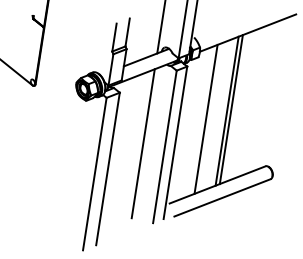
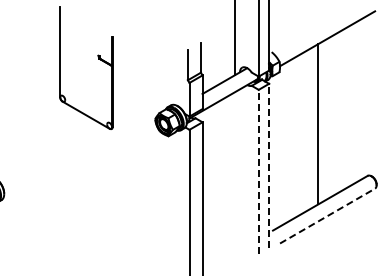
line: (231, 109) -> (322, 121), removed
line: (206, 119) -> (297, 136), removed
line: (175, 142) -> (269, 165), solid -> dashed
line: (143, 143) -> (235, 171), removed
line: (164, 146) -> (258, 171), solid -> dashed
line: (222, 198) -> (327, 216), solid -> dashed

